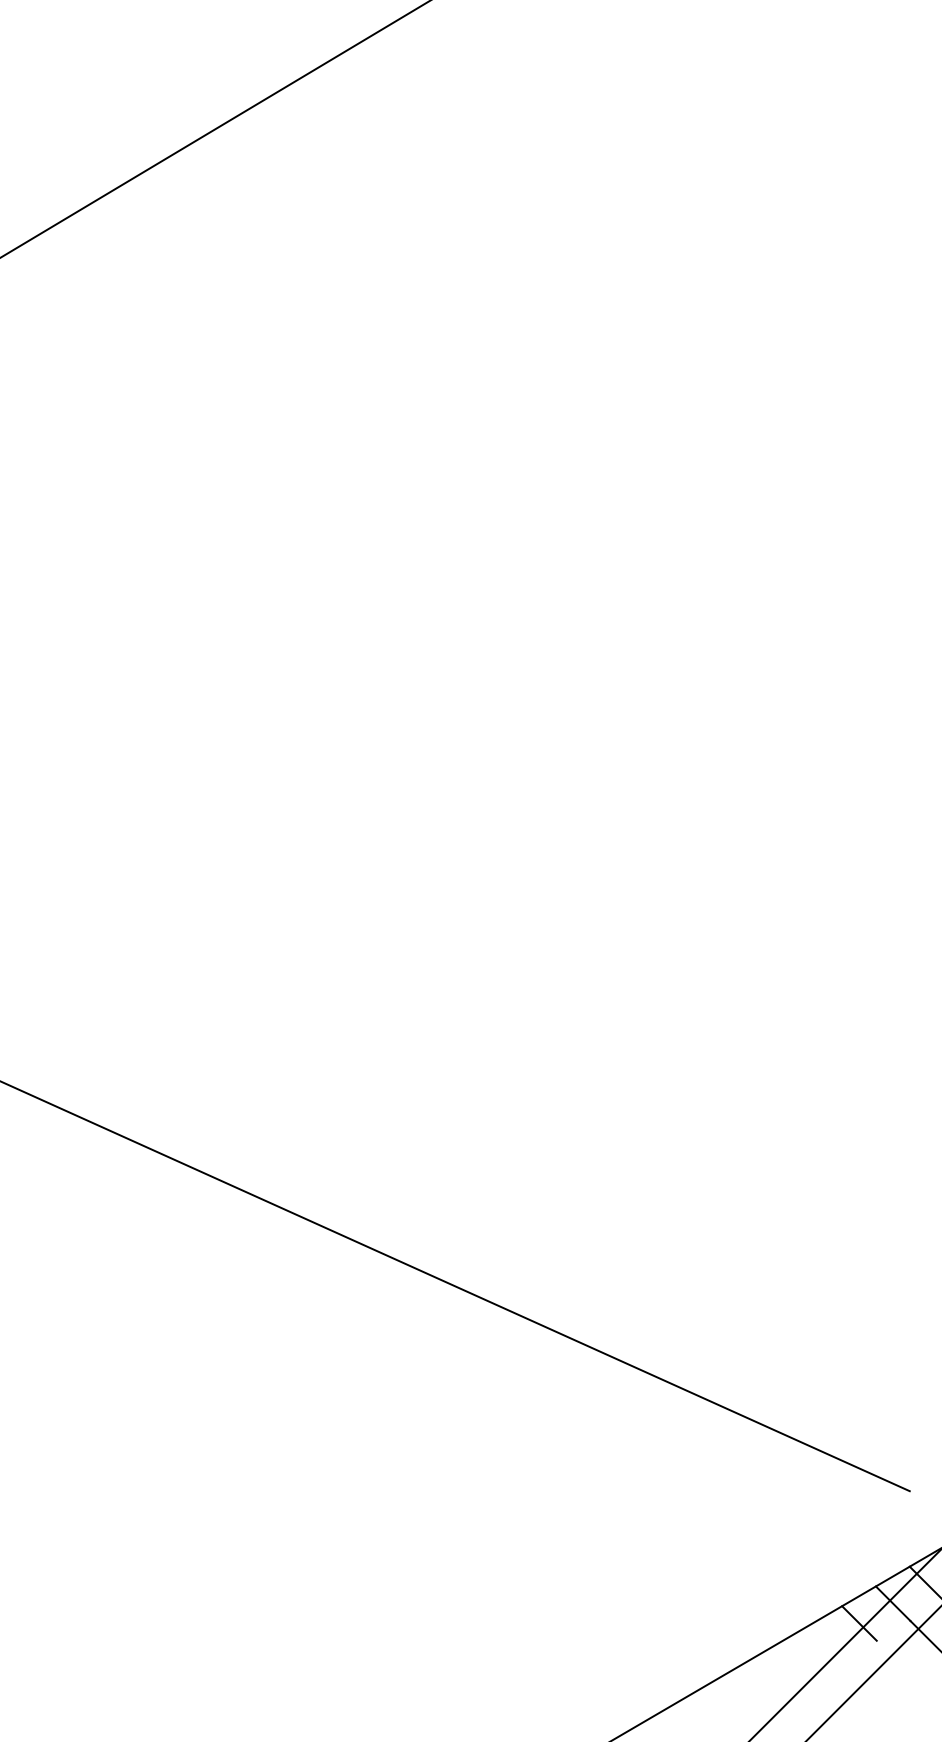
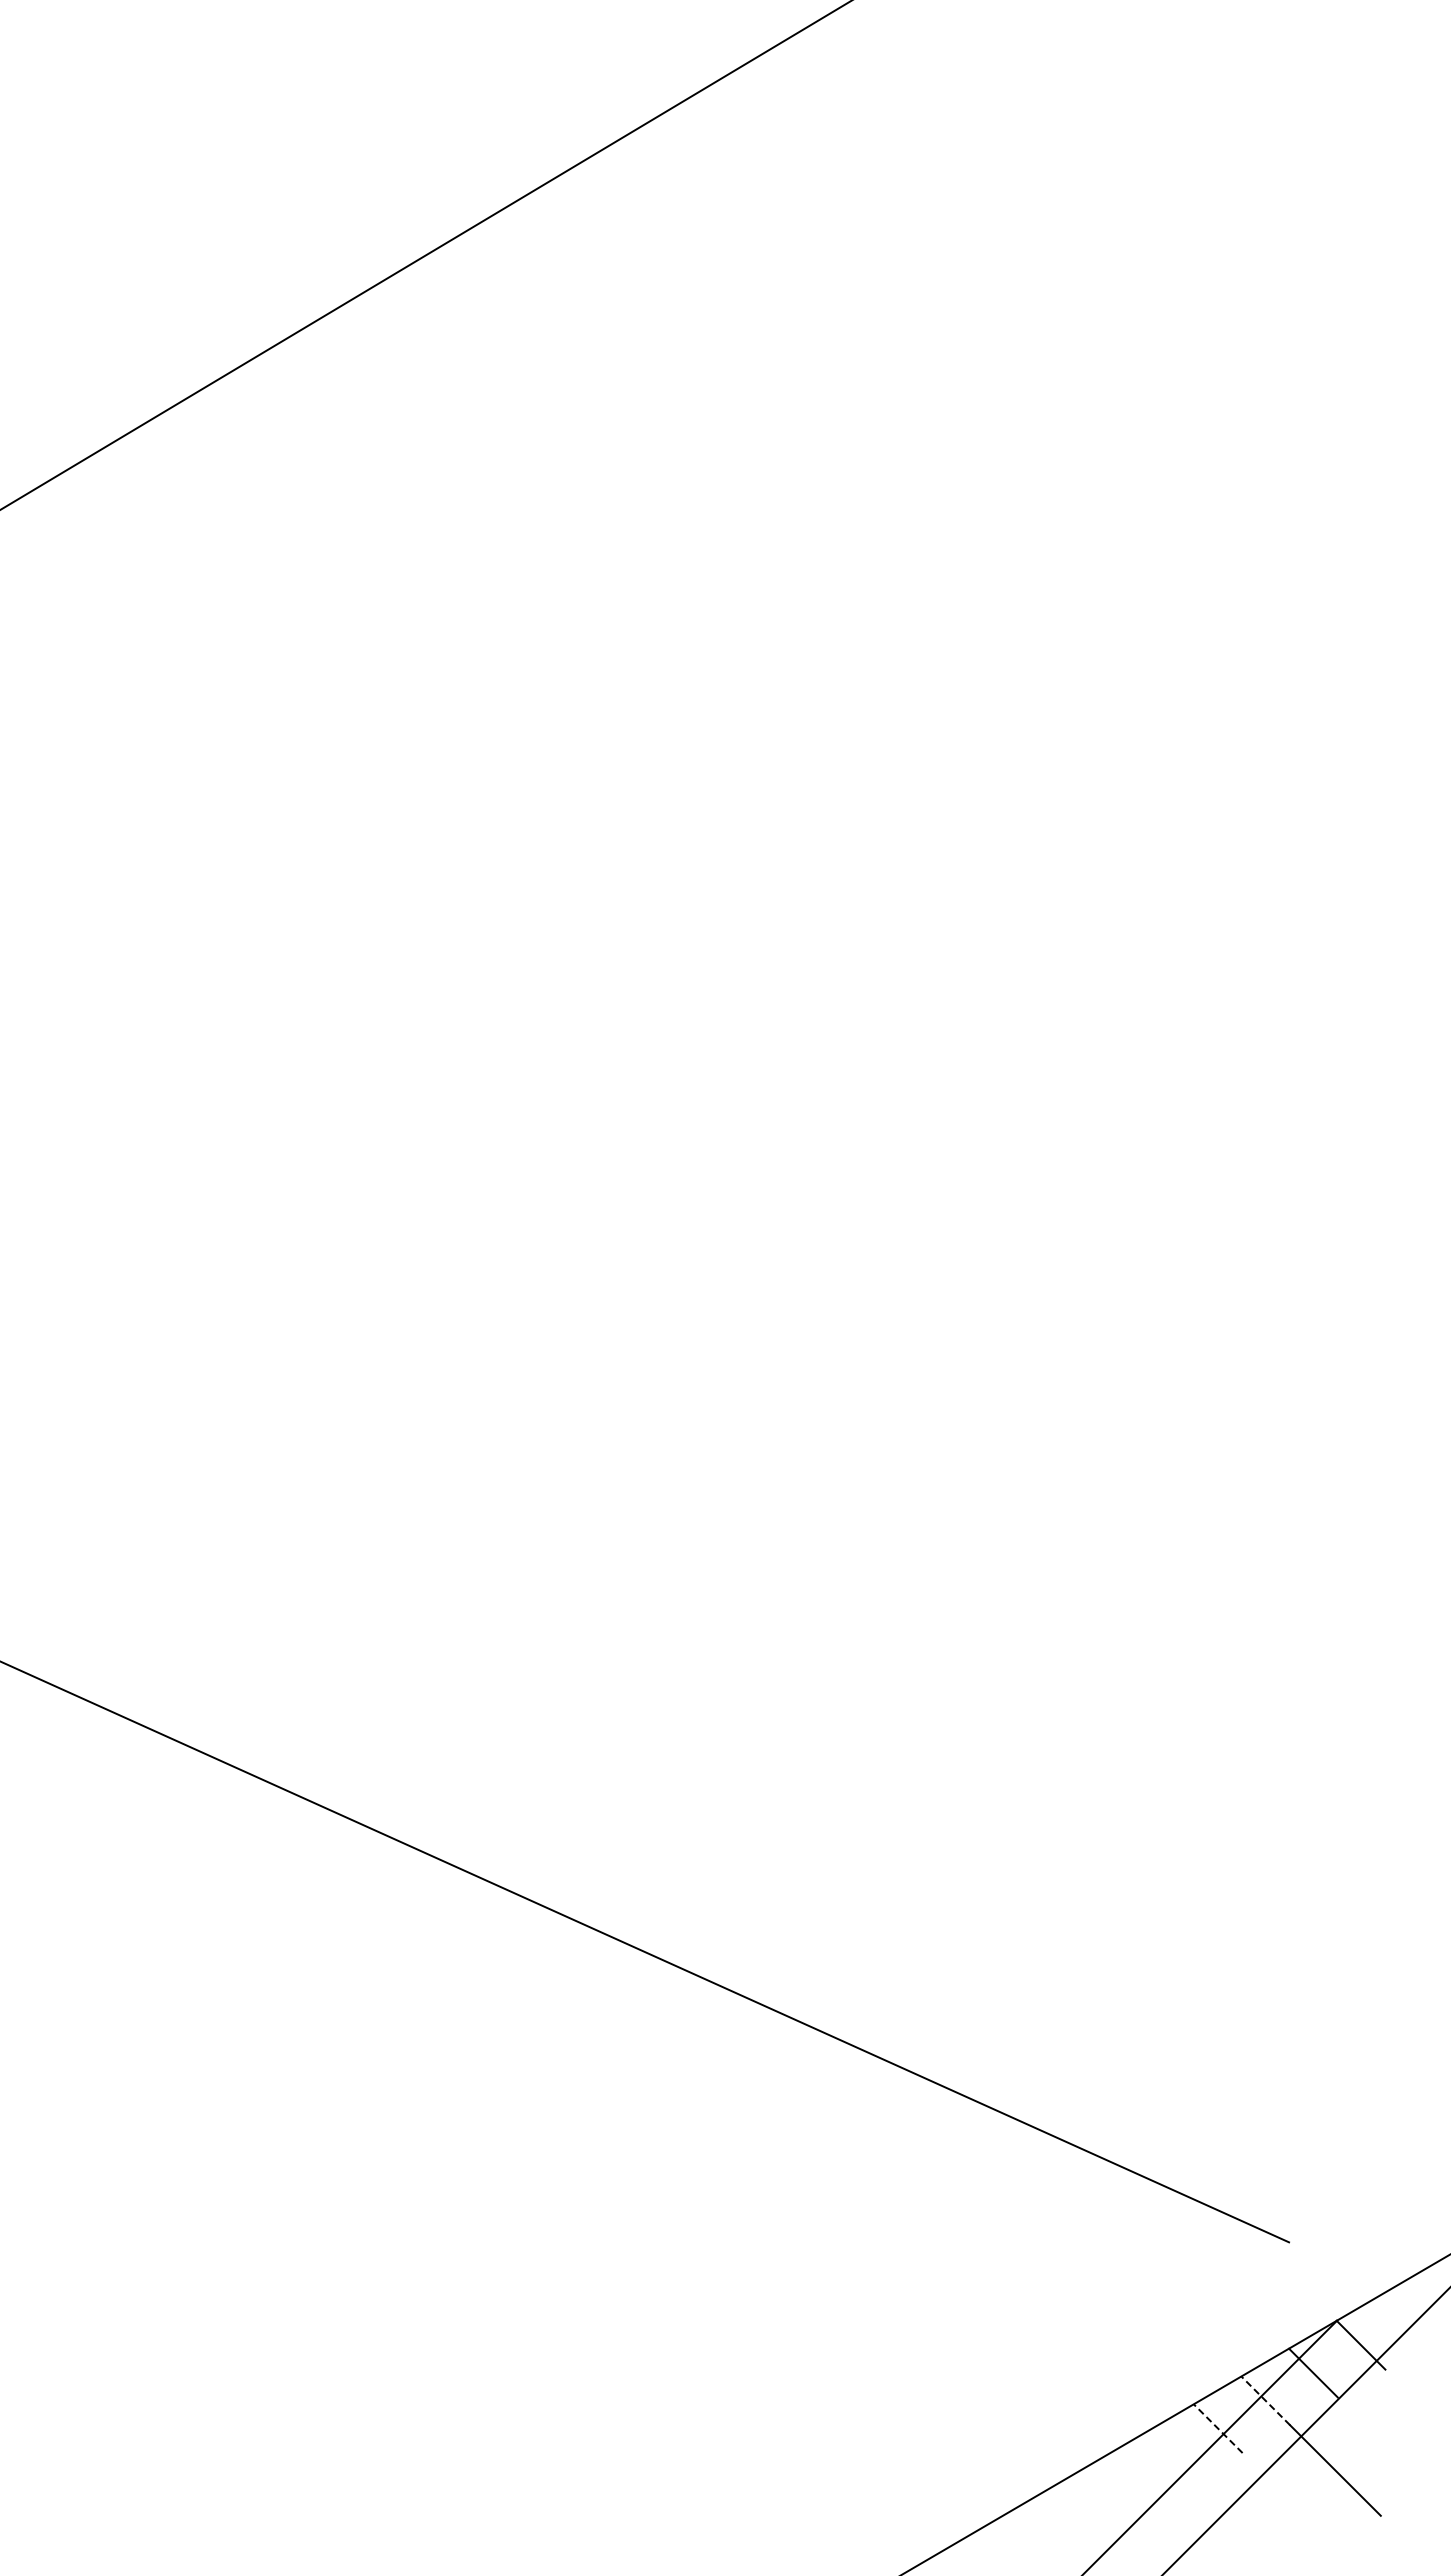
line: (893, 1603) -> (1265, 2400), solid -> dashed
line: (858, 1623) -> (1217, 2428), solid -> dashed

